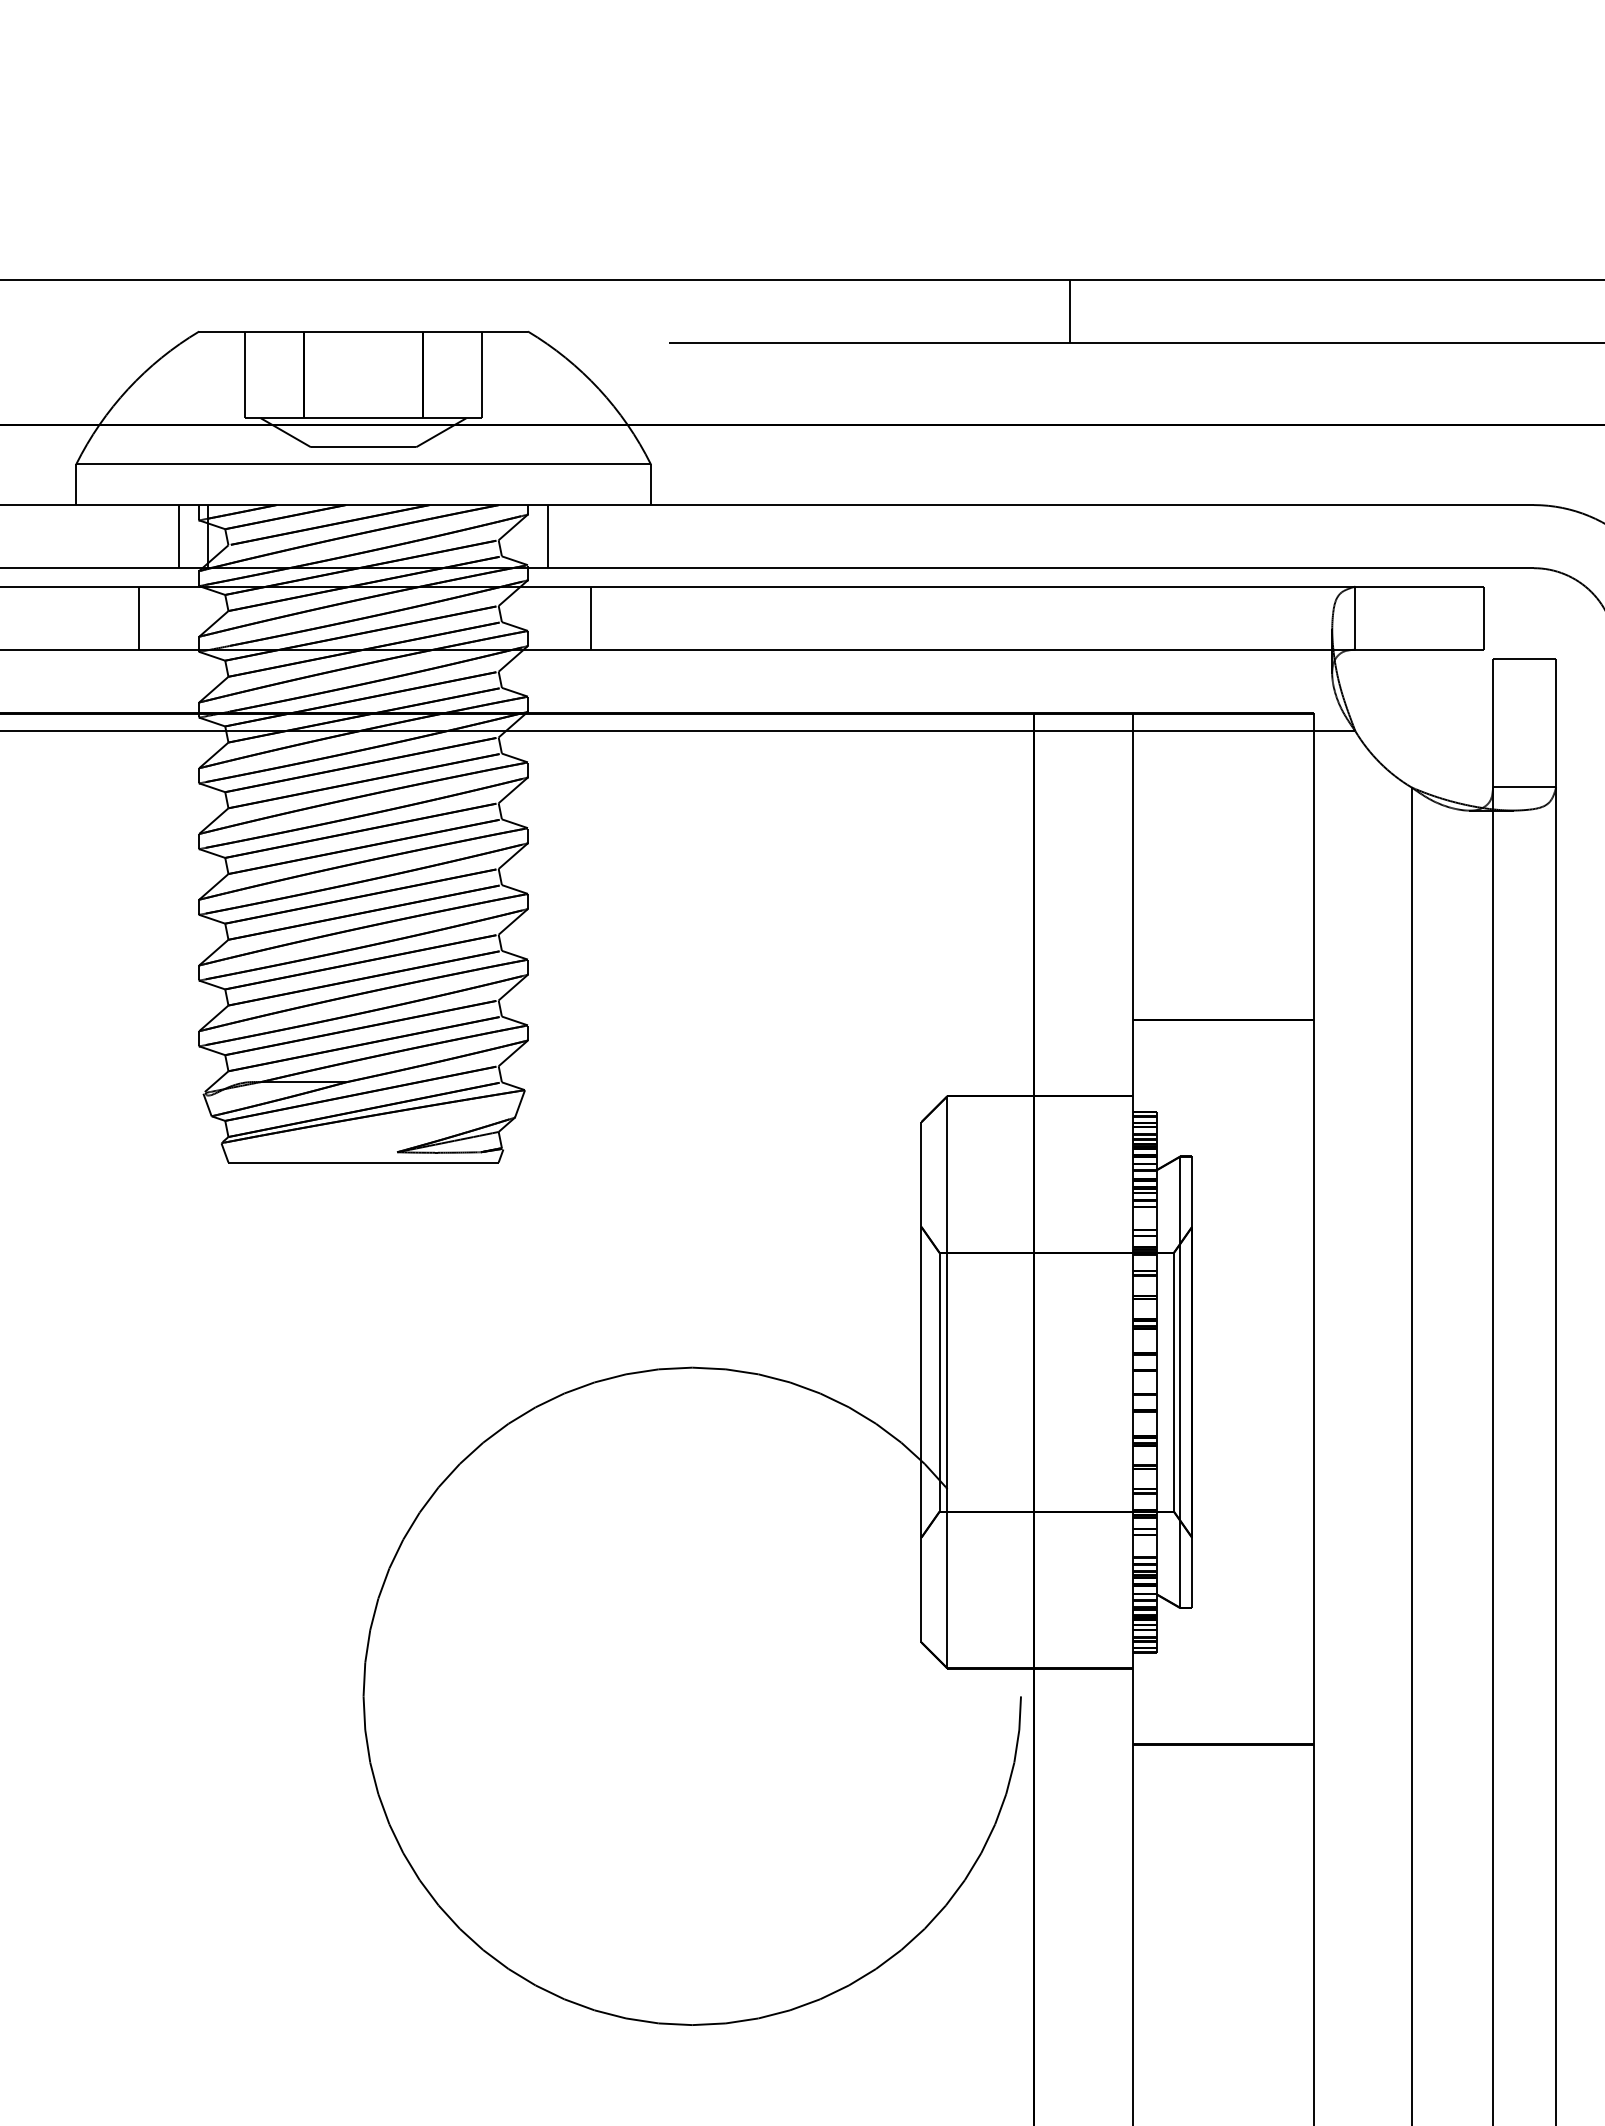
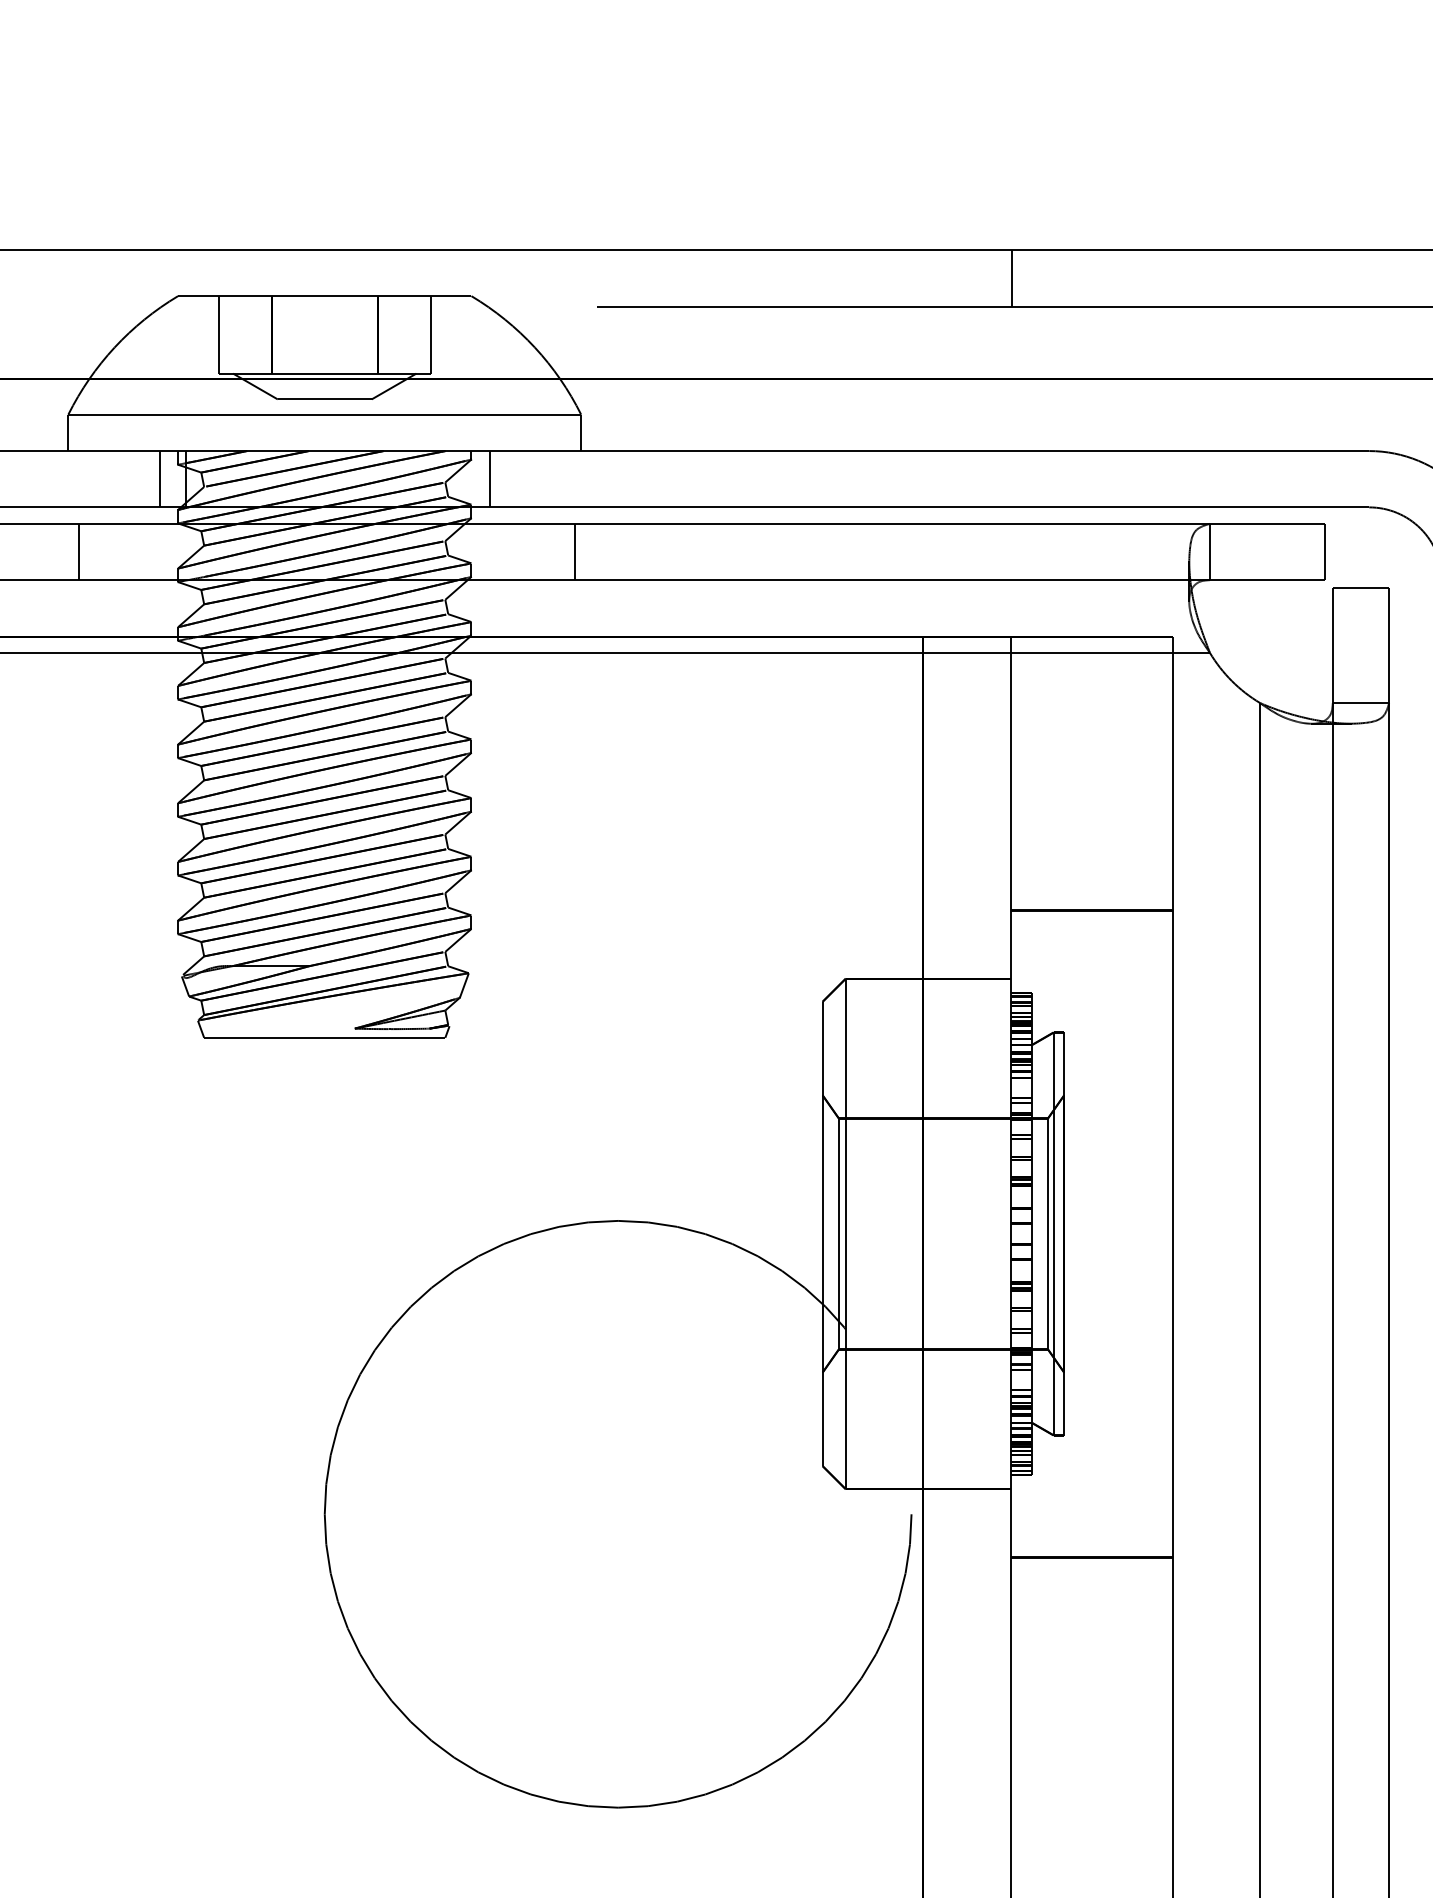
line: (1069, 311) -> (1011, 278), moved
line: (138, 617) -> (78, 551), moved
line: (591, 617) -> (575, 551), moved

